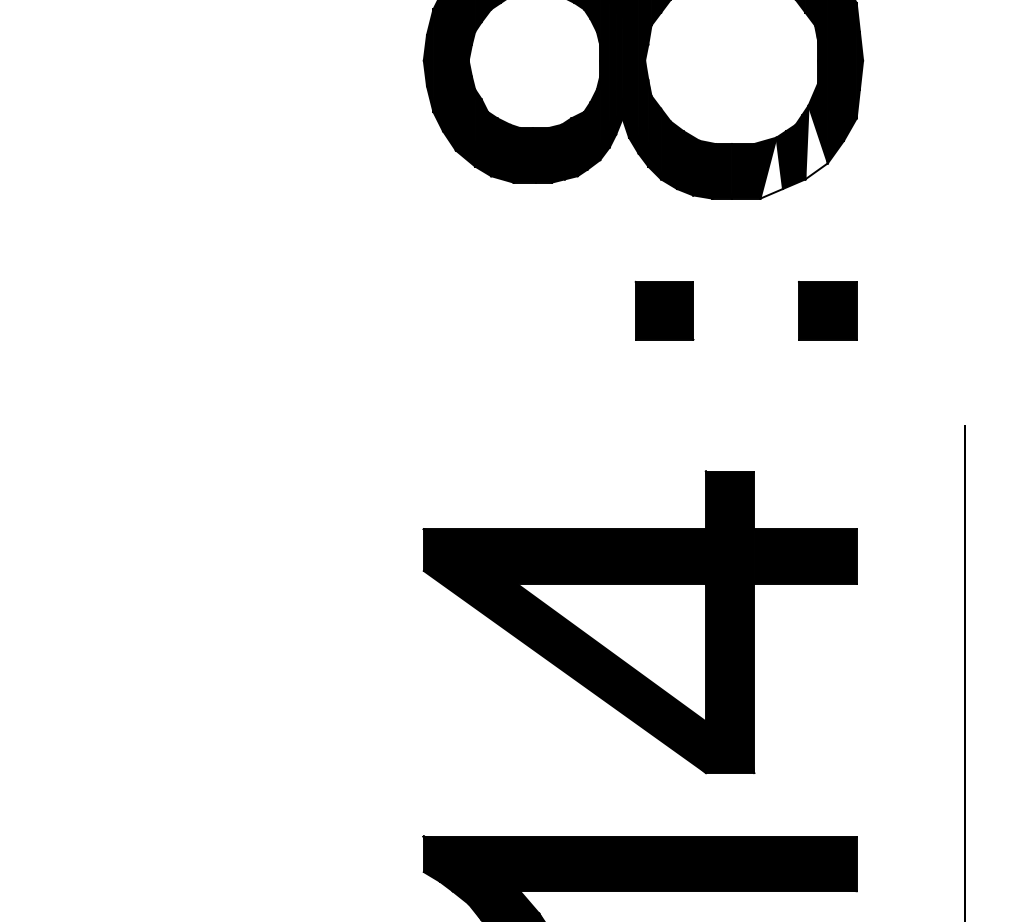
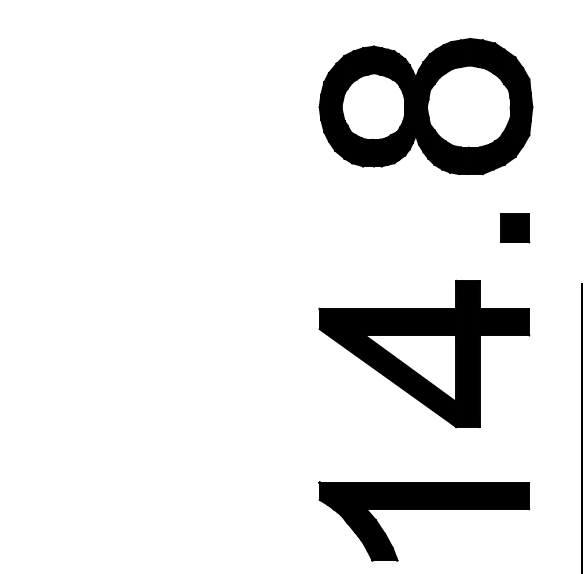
fill: (815, 141) -> (509, 146), added
fill: (770, 168) -> (487, 159), added
part: (665, 311) -> (436, 228), removed
part: (640, 621) -> (424, 353), moved

